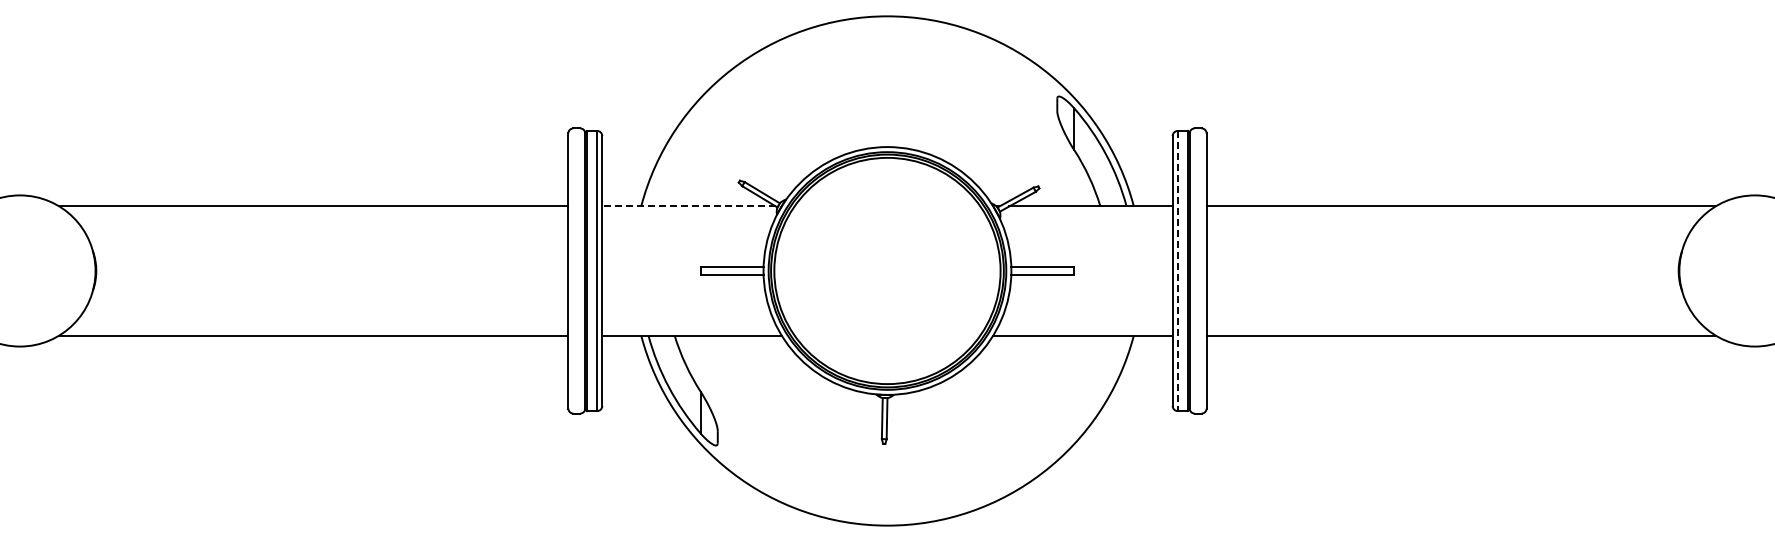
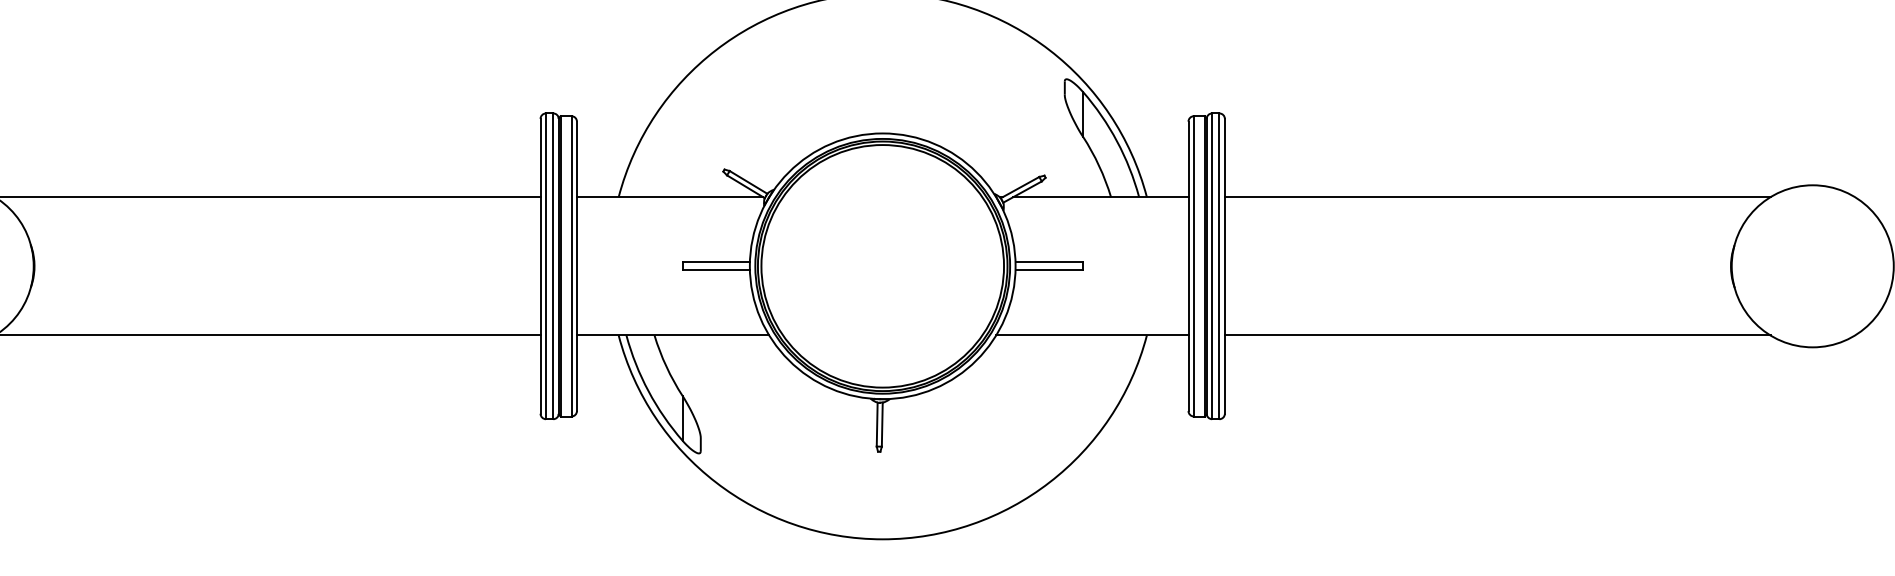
line: (689, 206) -> (670, 197), dashed -> solid
line: (573, 270) -> (546, 265), added
line: (580, 270) -> (553, 265), added
line: (1194, 270) -> (1211, 265), added
line: (1201, 270) -> (1219, 265), added
line: (1177, 271) -> (1193, 266), dashed -> solid

